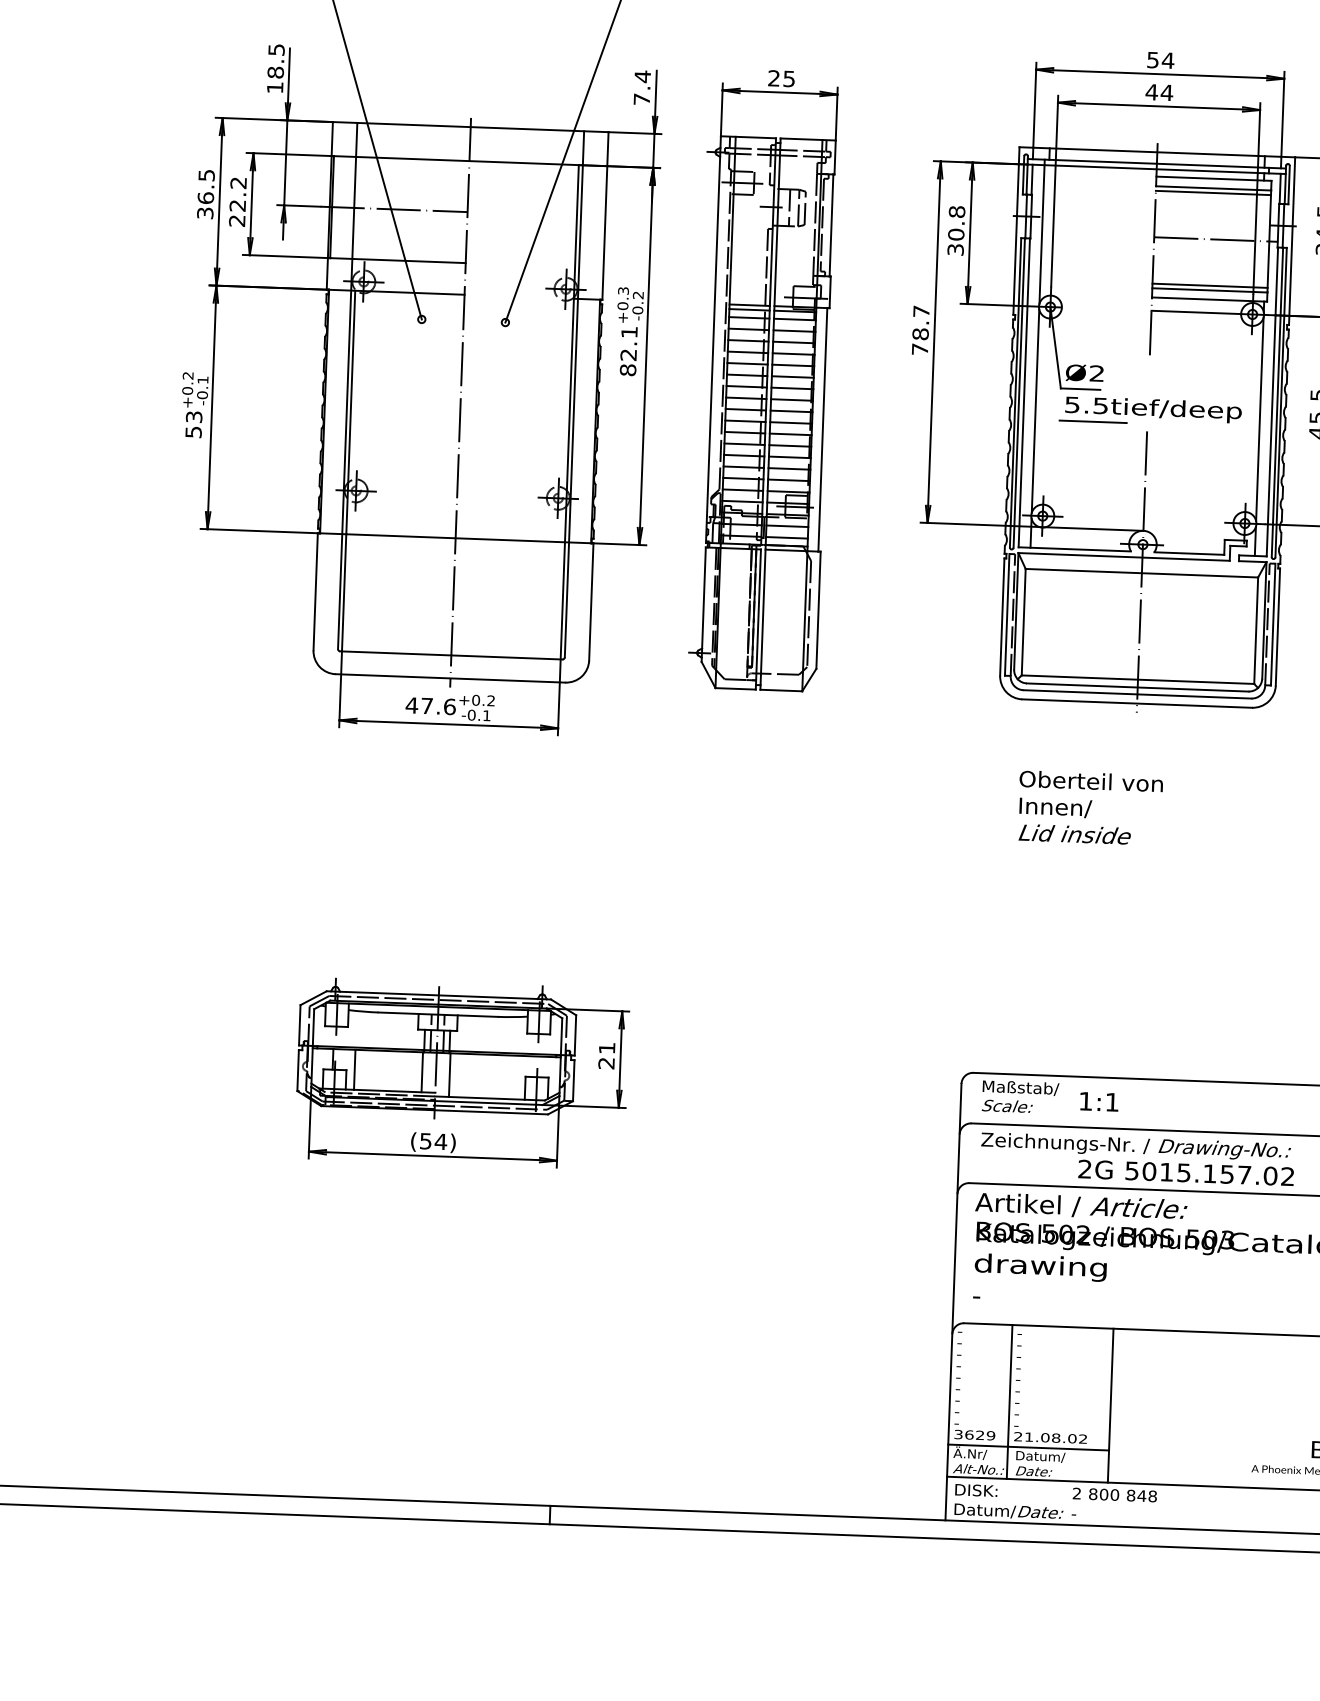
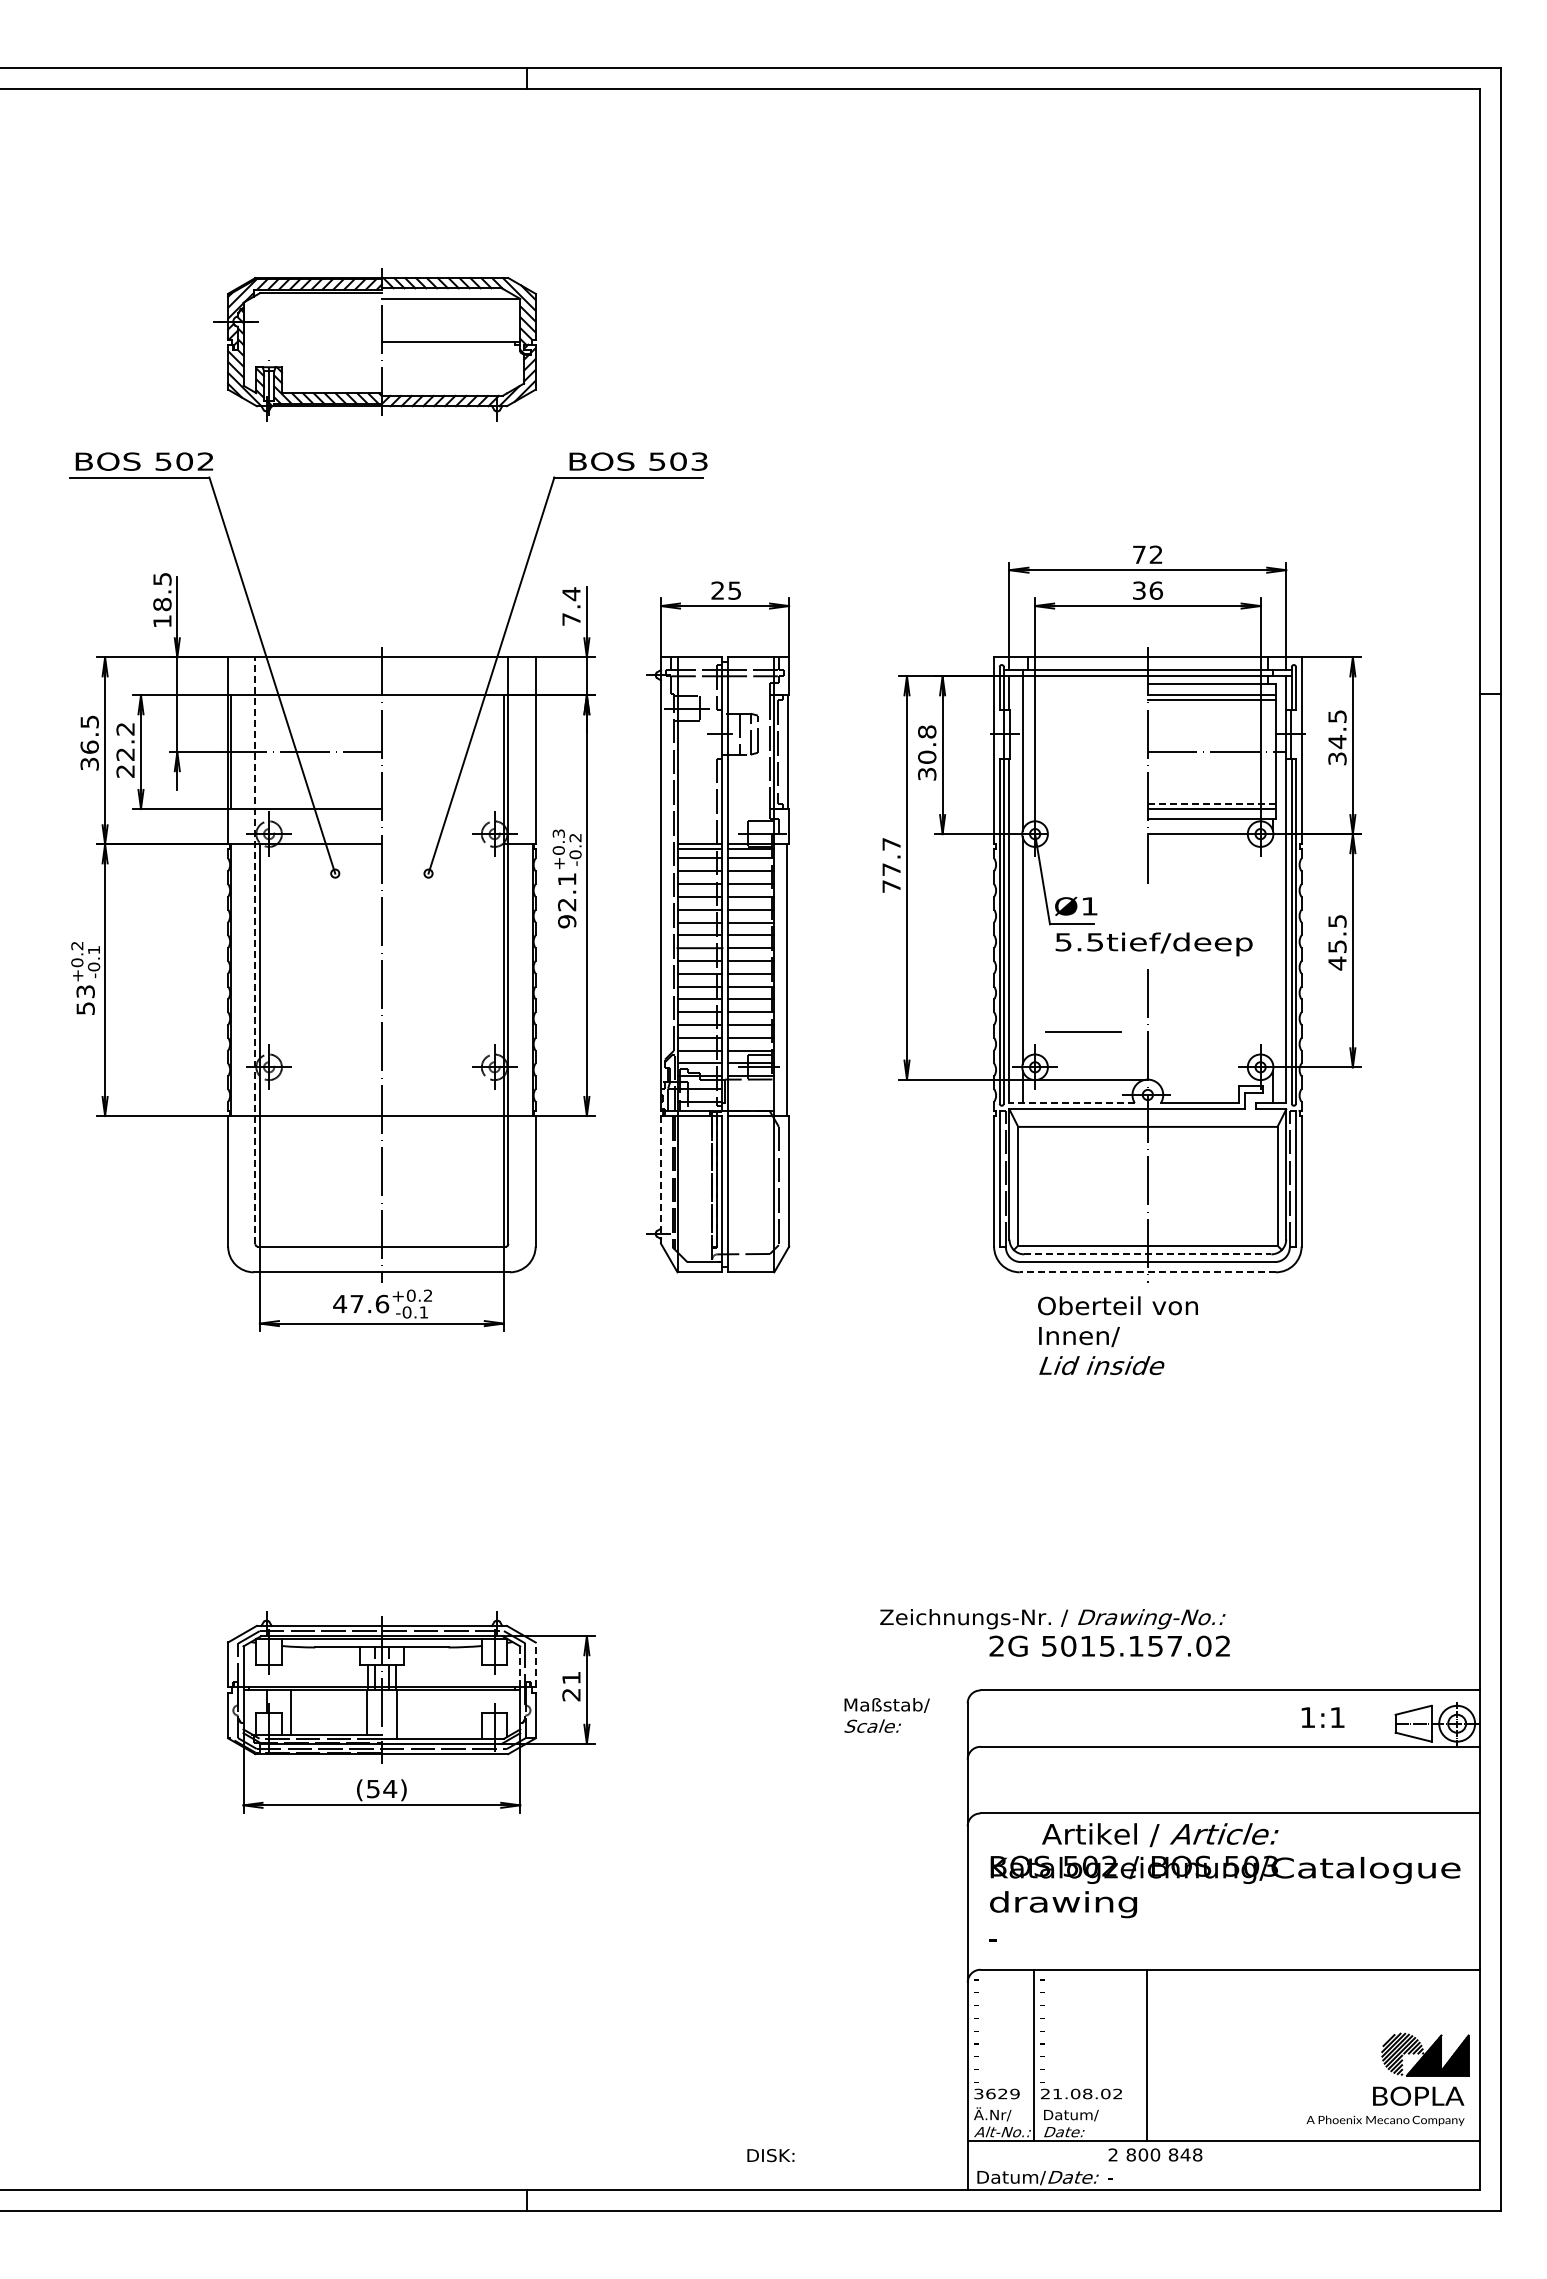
text: (1161, 60) -> (1148, 554), 54 -> 72
text: (1159, 92) -> (1147, 590), 44 -> 36
line: (1209, 285) -> (1211, 803), solid -> dashed
text: (920, 334) -> (891, 869), 78.7 -> 77.7
text: (628, 370) -> (567, 921), 82.1 -> 92.1
text: (1096, 373) -> (1089, 906), Ø2 -> Ø1
line: (347, 385) -> (255, 950), solid -> dashed
line: (1259, 419) -> (1272, 950), removed
line: (1093, 421) -> (1083, 1031), moved
line: (786, 526) -> (750, 1089), removed
line: (786, 537) -> (750, 1101), removed
line: (1075, 549) -> (1072, 1103), solid -> dashed
line: (703, 604) -> (660, 1179), solid -> dashed
line: (1137, 687) -> (1147, 1254), solid -> dashed
line: (1136, 703) -> (1147, 1272), solid -> dashed
text: (1089, 807) -> (1117, 1335), moved
line: (575, 1035) -> (535, 1664), solid -> dashed
line: (561, 1036) -> (520, 1666), solid -> dashed
text: (1020, 1097) -> (886, 1715), moved
text: (1098, 1101) -> (1322, 1717), moved
text: (1137, 1158) -> (1054, 1632), moved
text: (1081, 1207) -> (1160, 1835), moved
line: (1028, 1447) -> (1057, 2105), removed
text: (975, 1490) -> (770, 2155), moved

